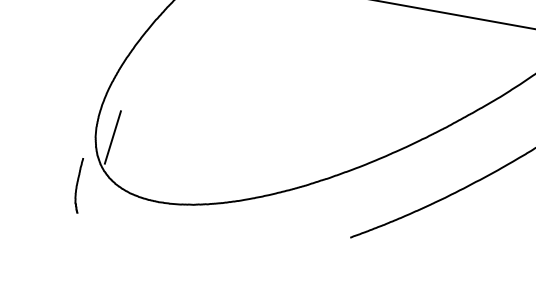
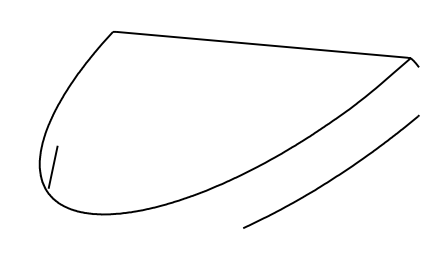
curve: (78, 185) -> (29, 206), removed

